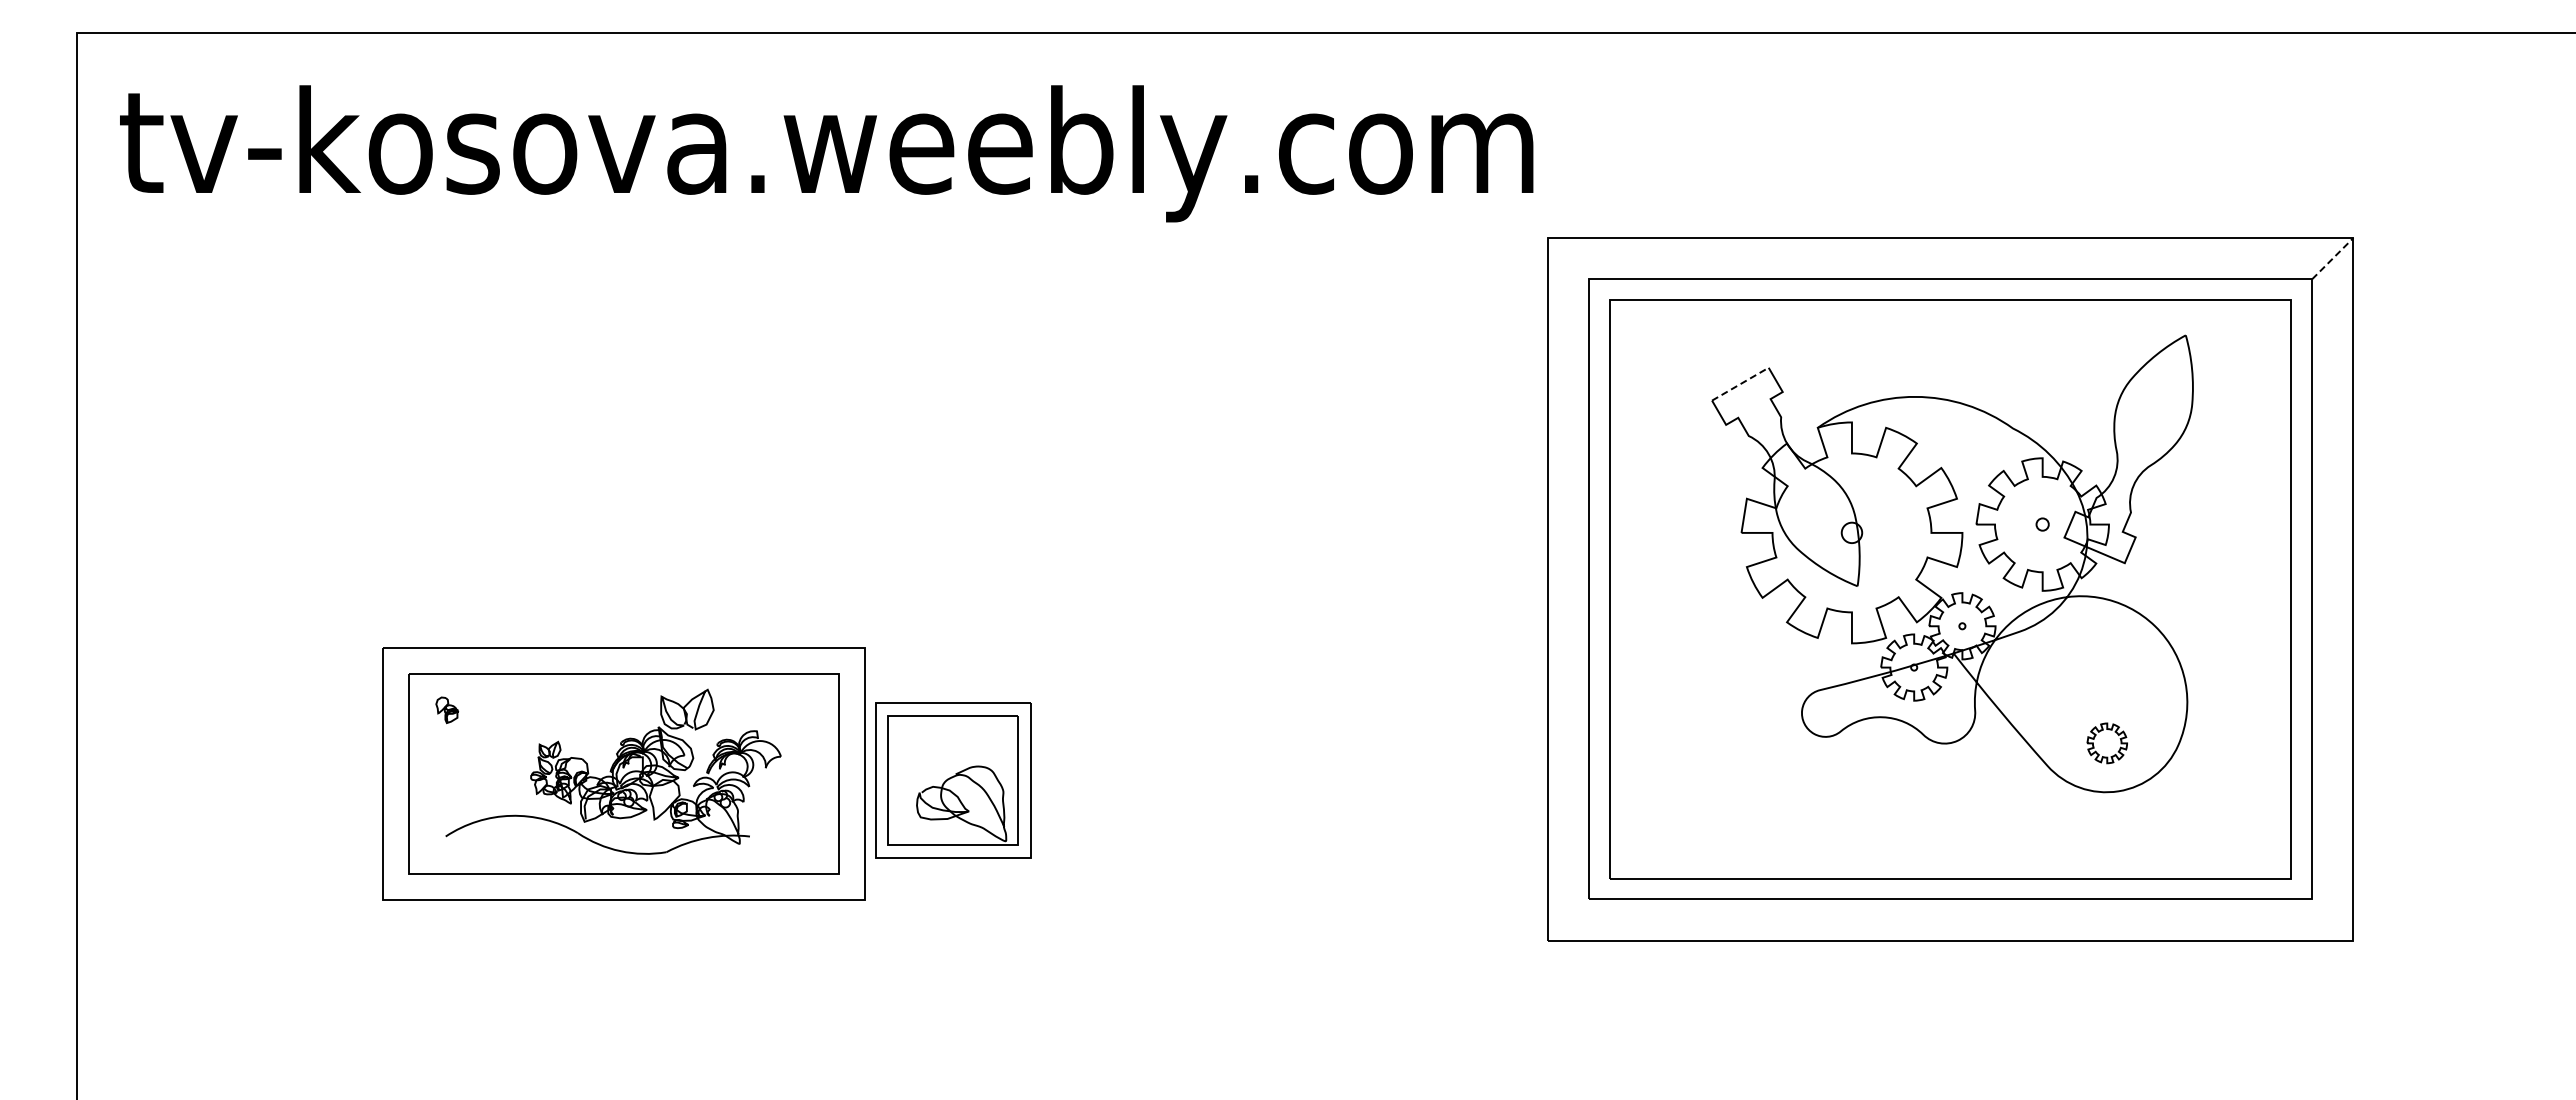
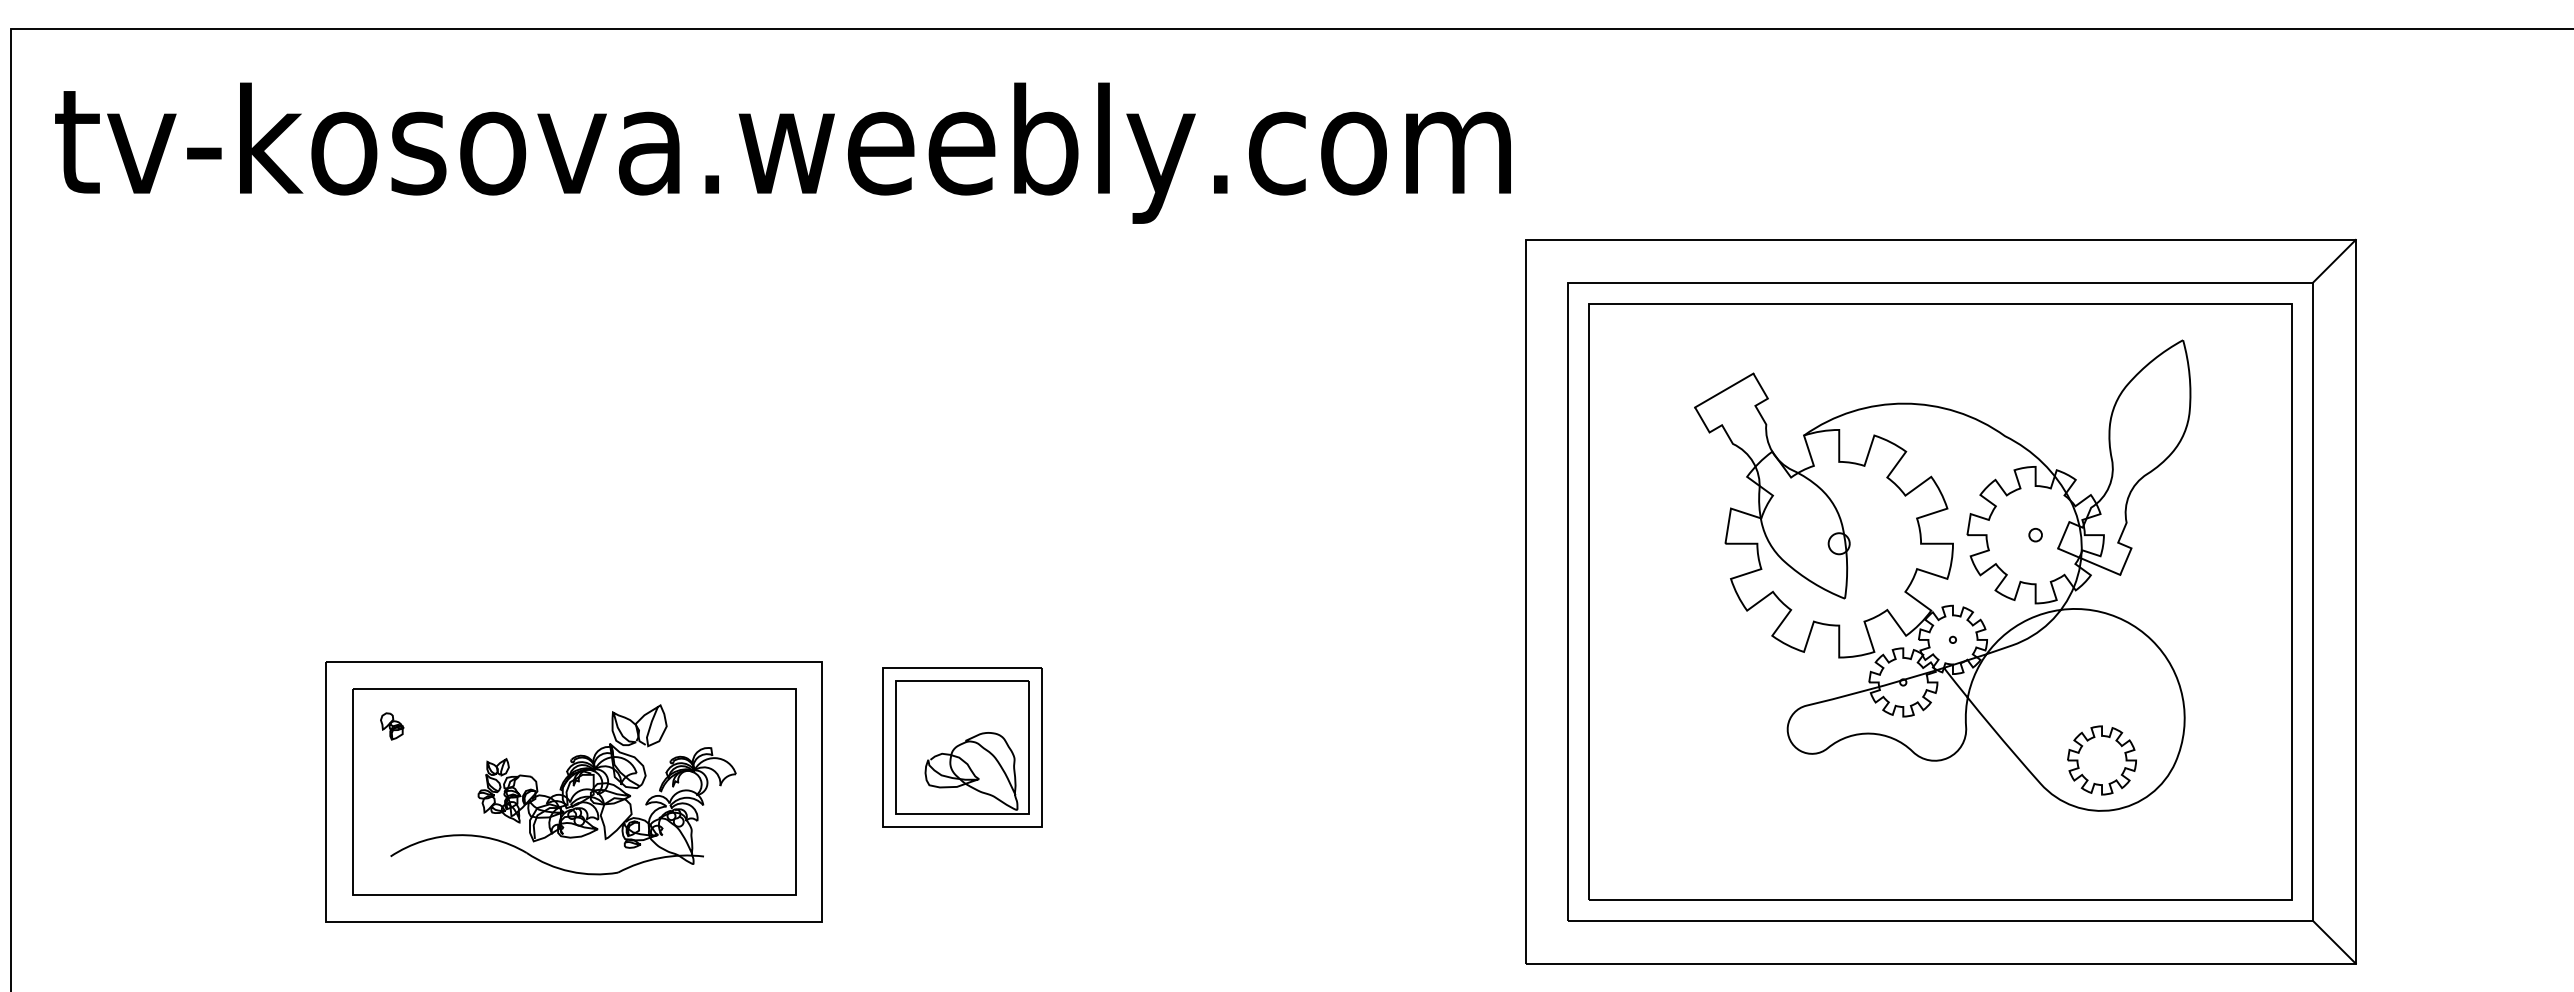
line: (2333, 258) -> (2335, 261), dashed -> solid
line: (1740, 384) -> (1724, 390), dashed -> solid
part: (2107, 743) -> (2102, 760), size x1.67
part: (953, 780) -> (963, 747), moved
line: (2332, 919) -> (2334, 941), added

